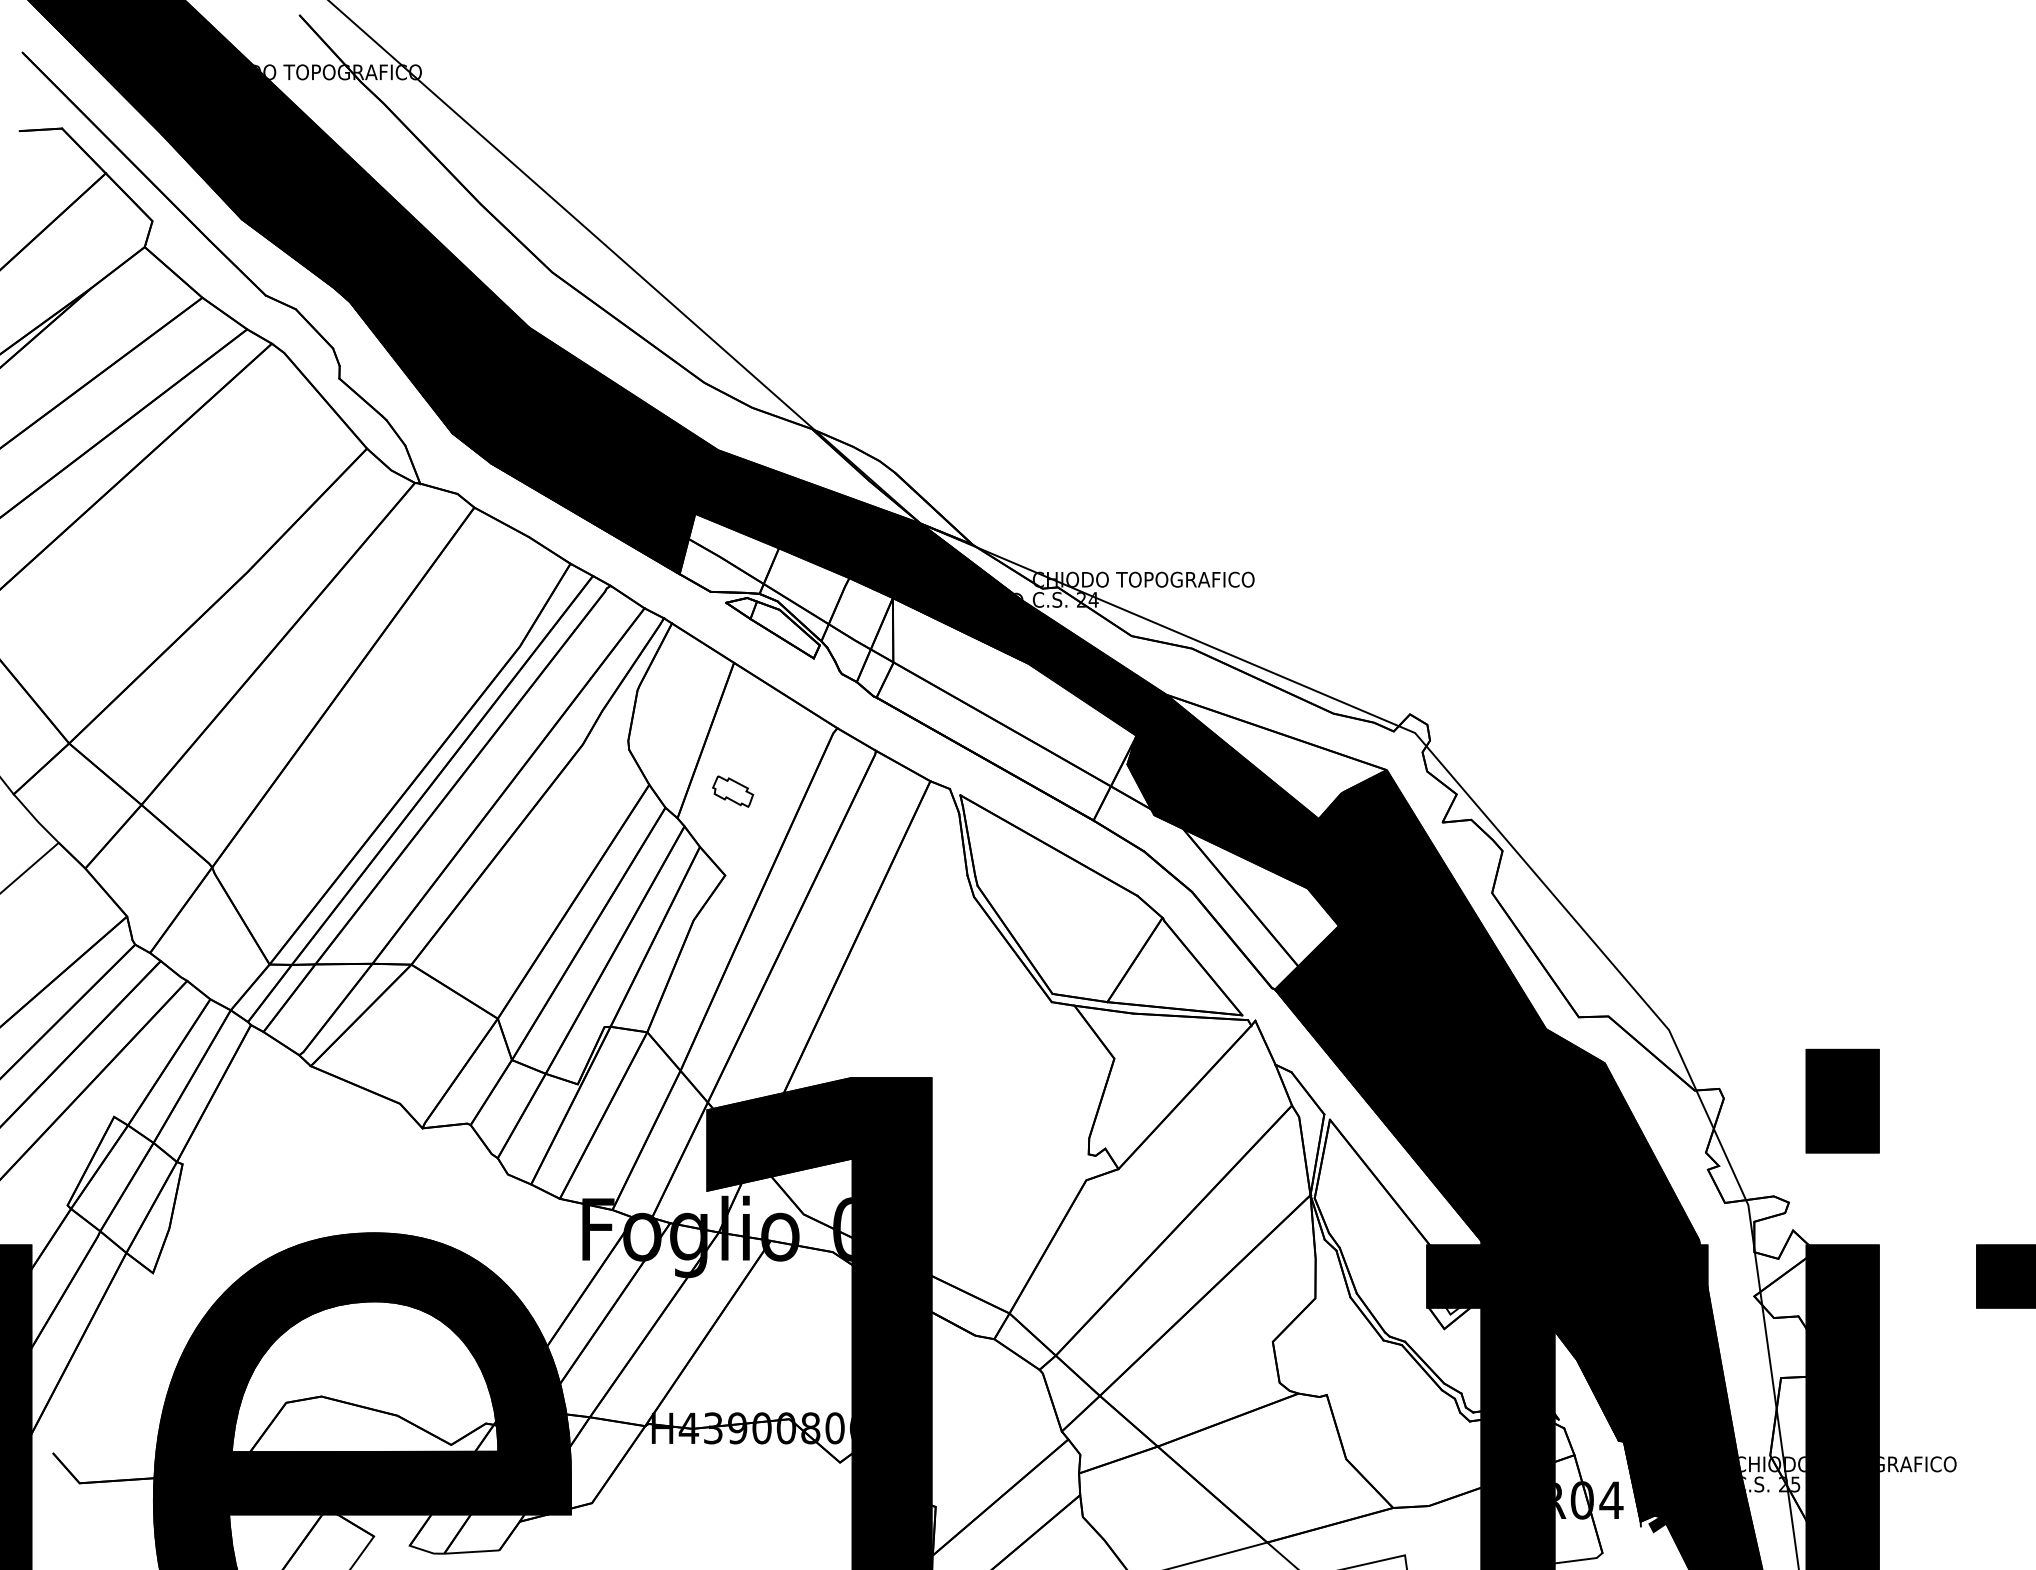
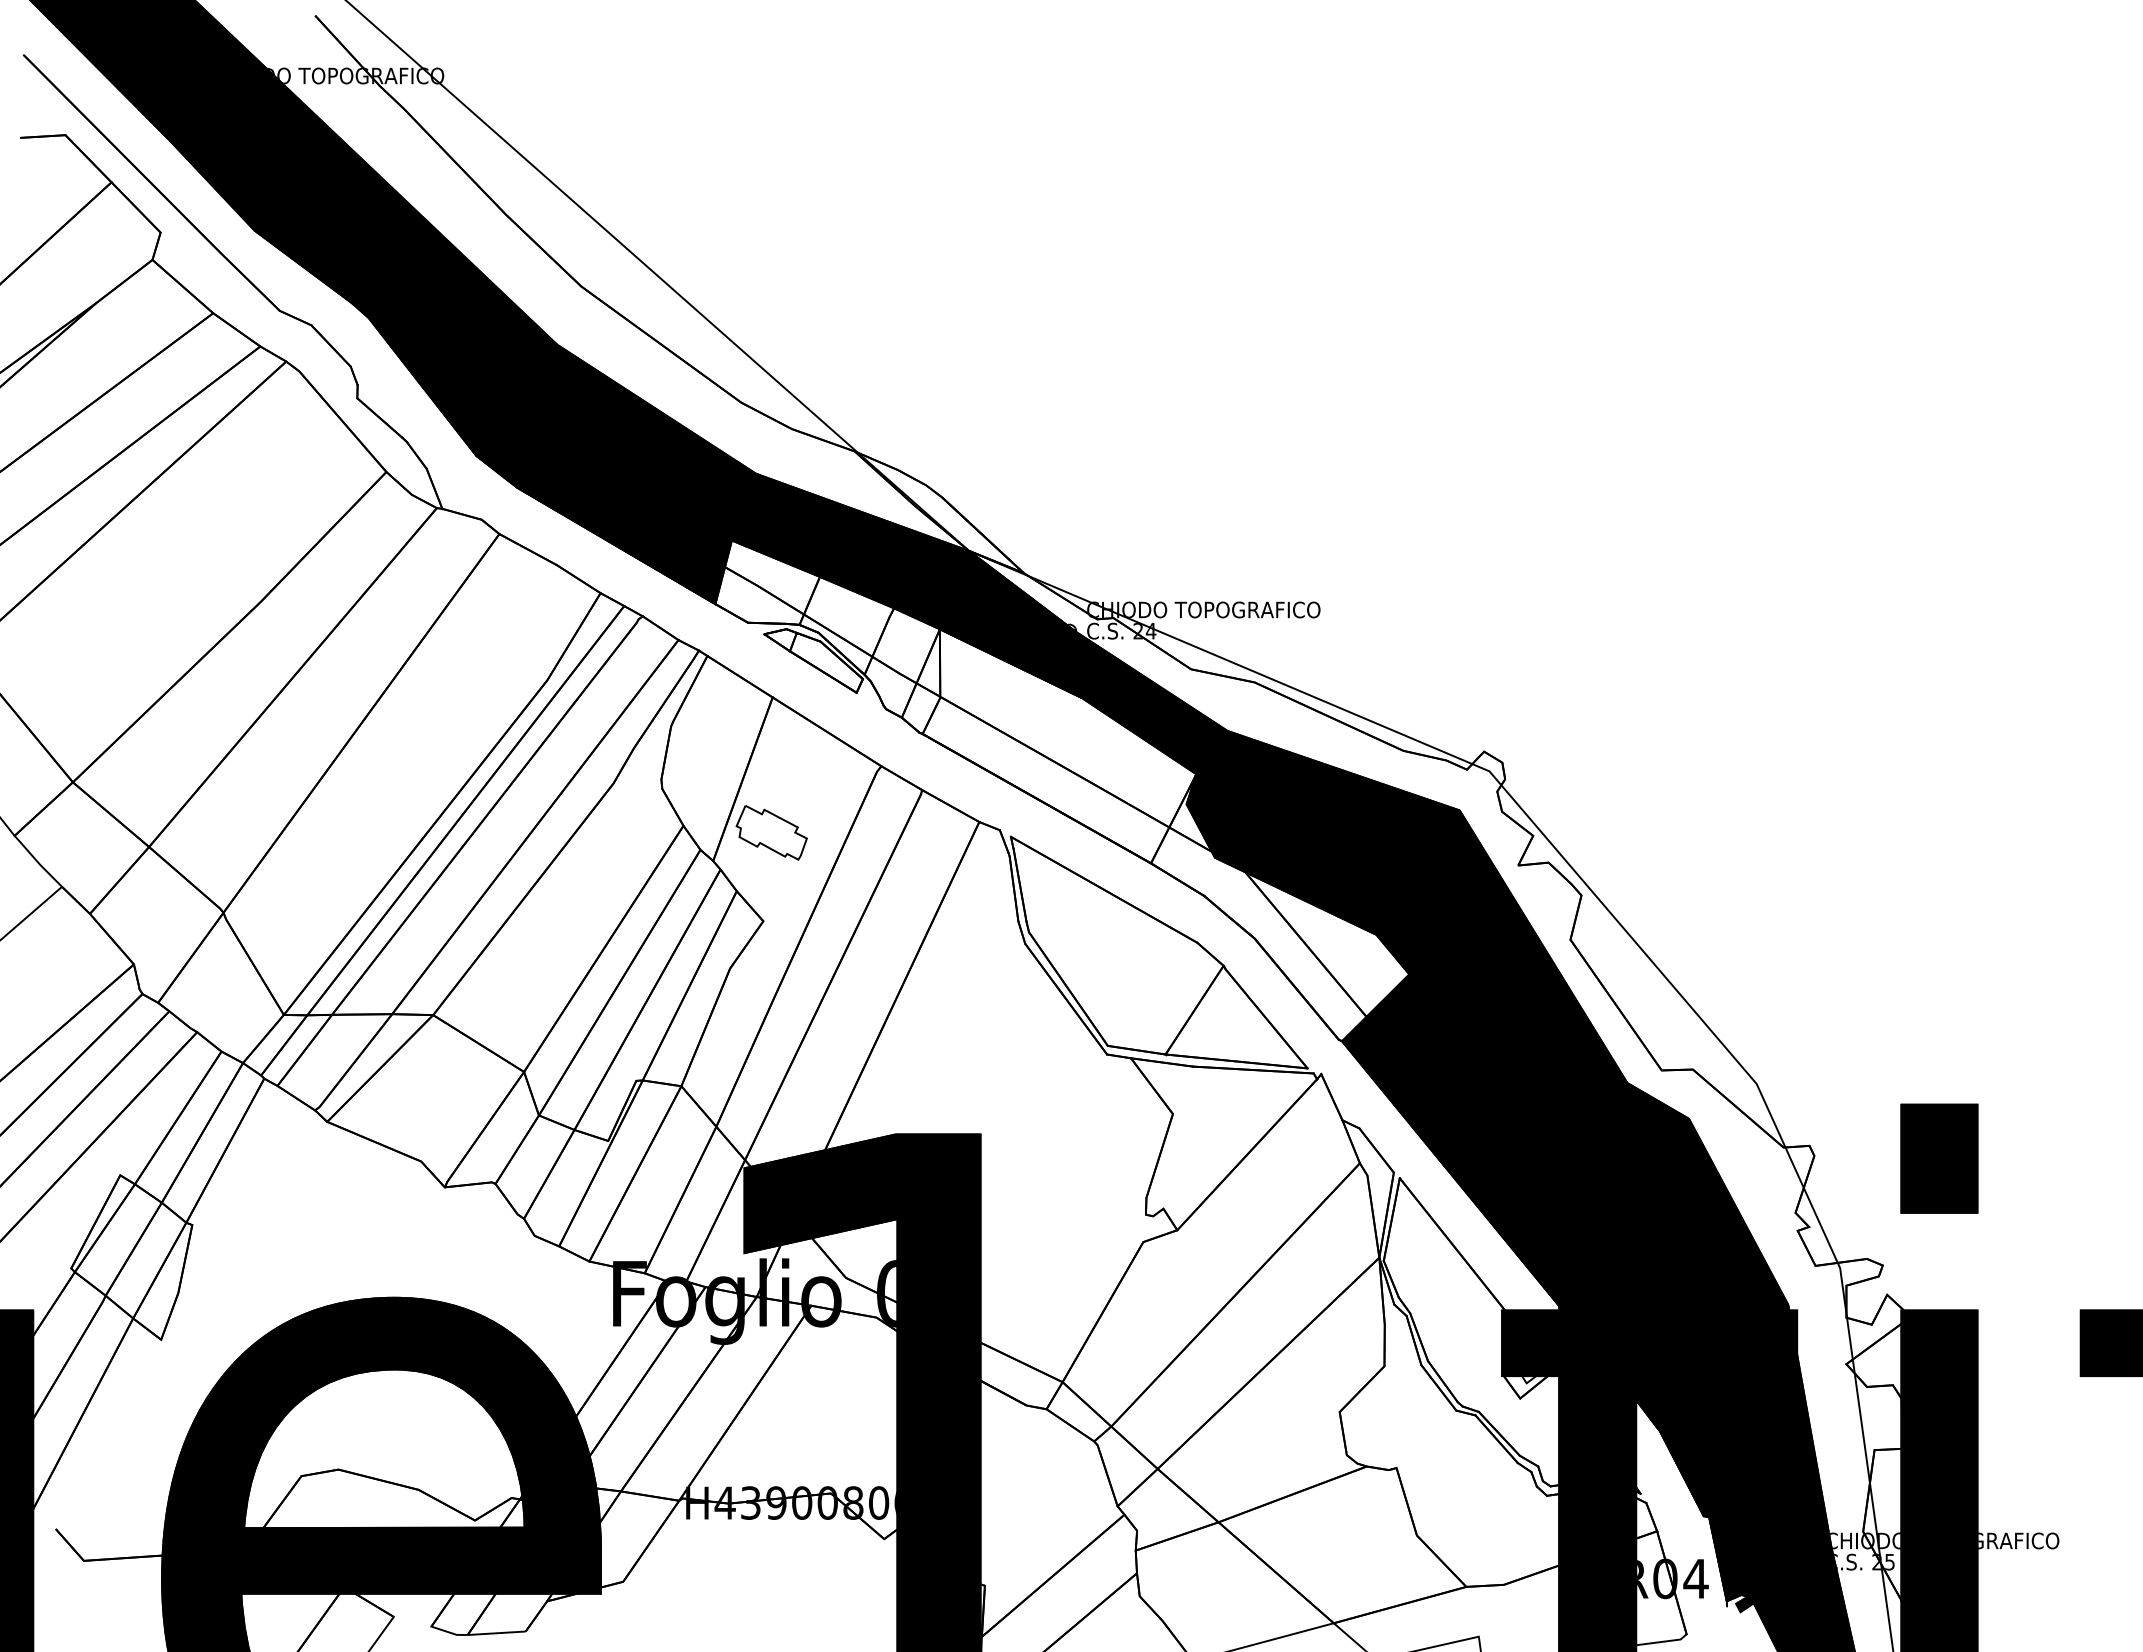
fill: (1276, 756) -> (1343, 796), added
part: (732, 791) -> (771, 832), size x1.67

